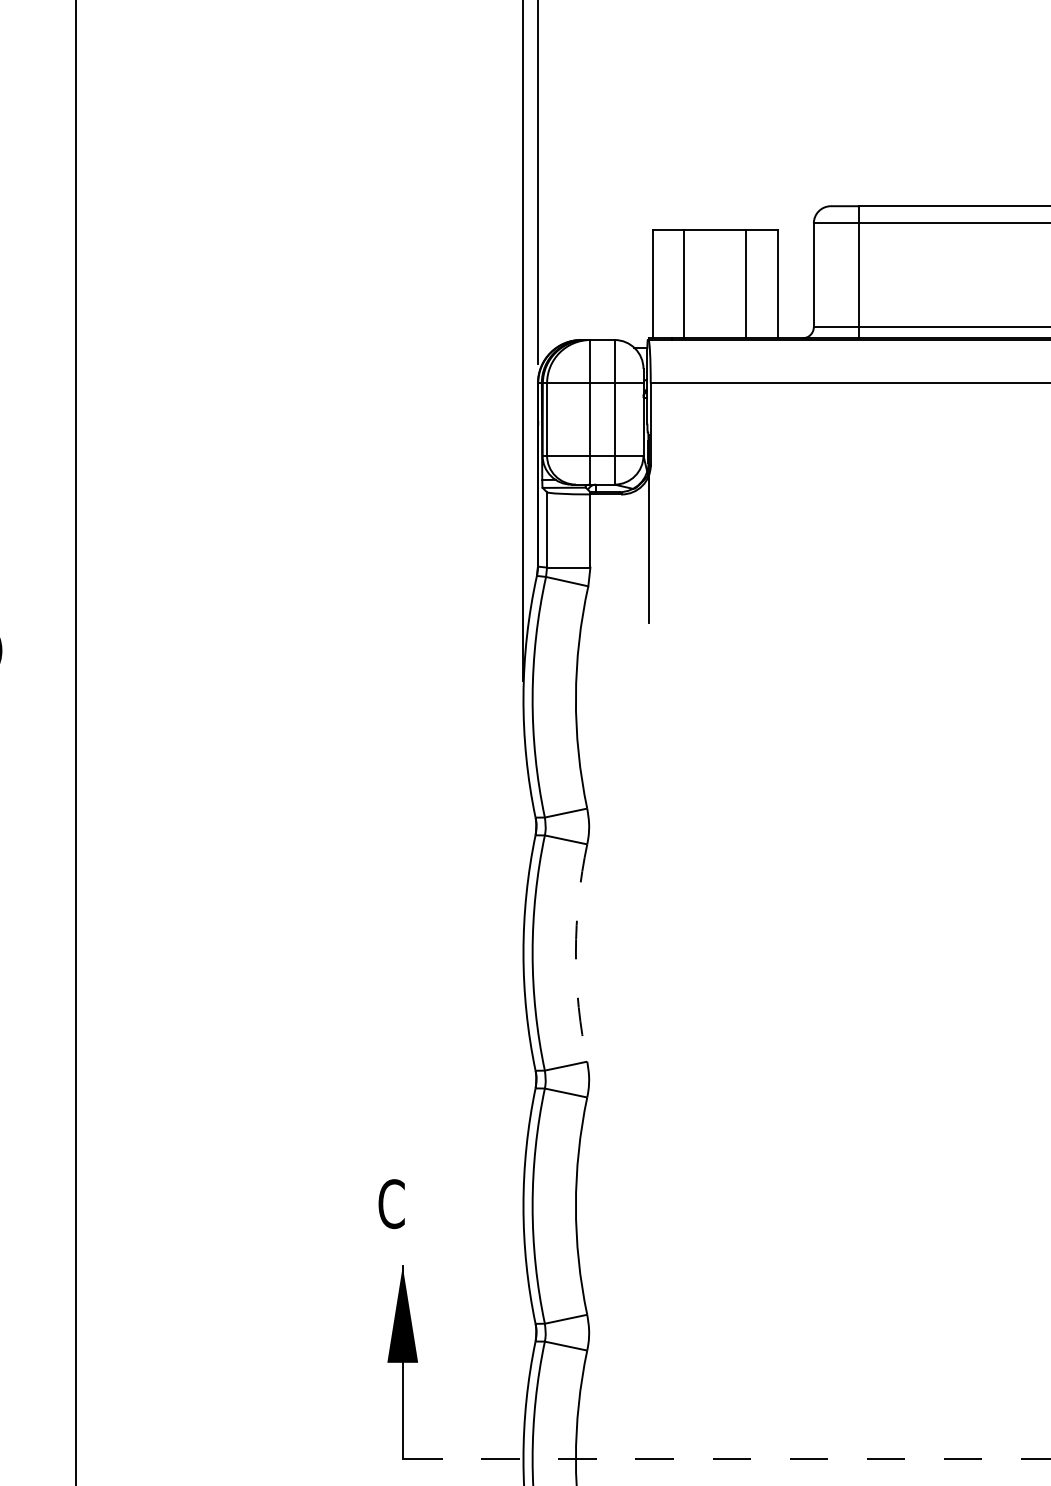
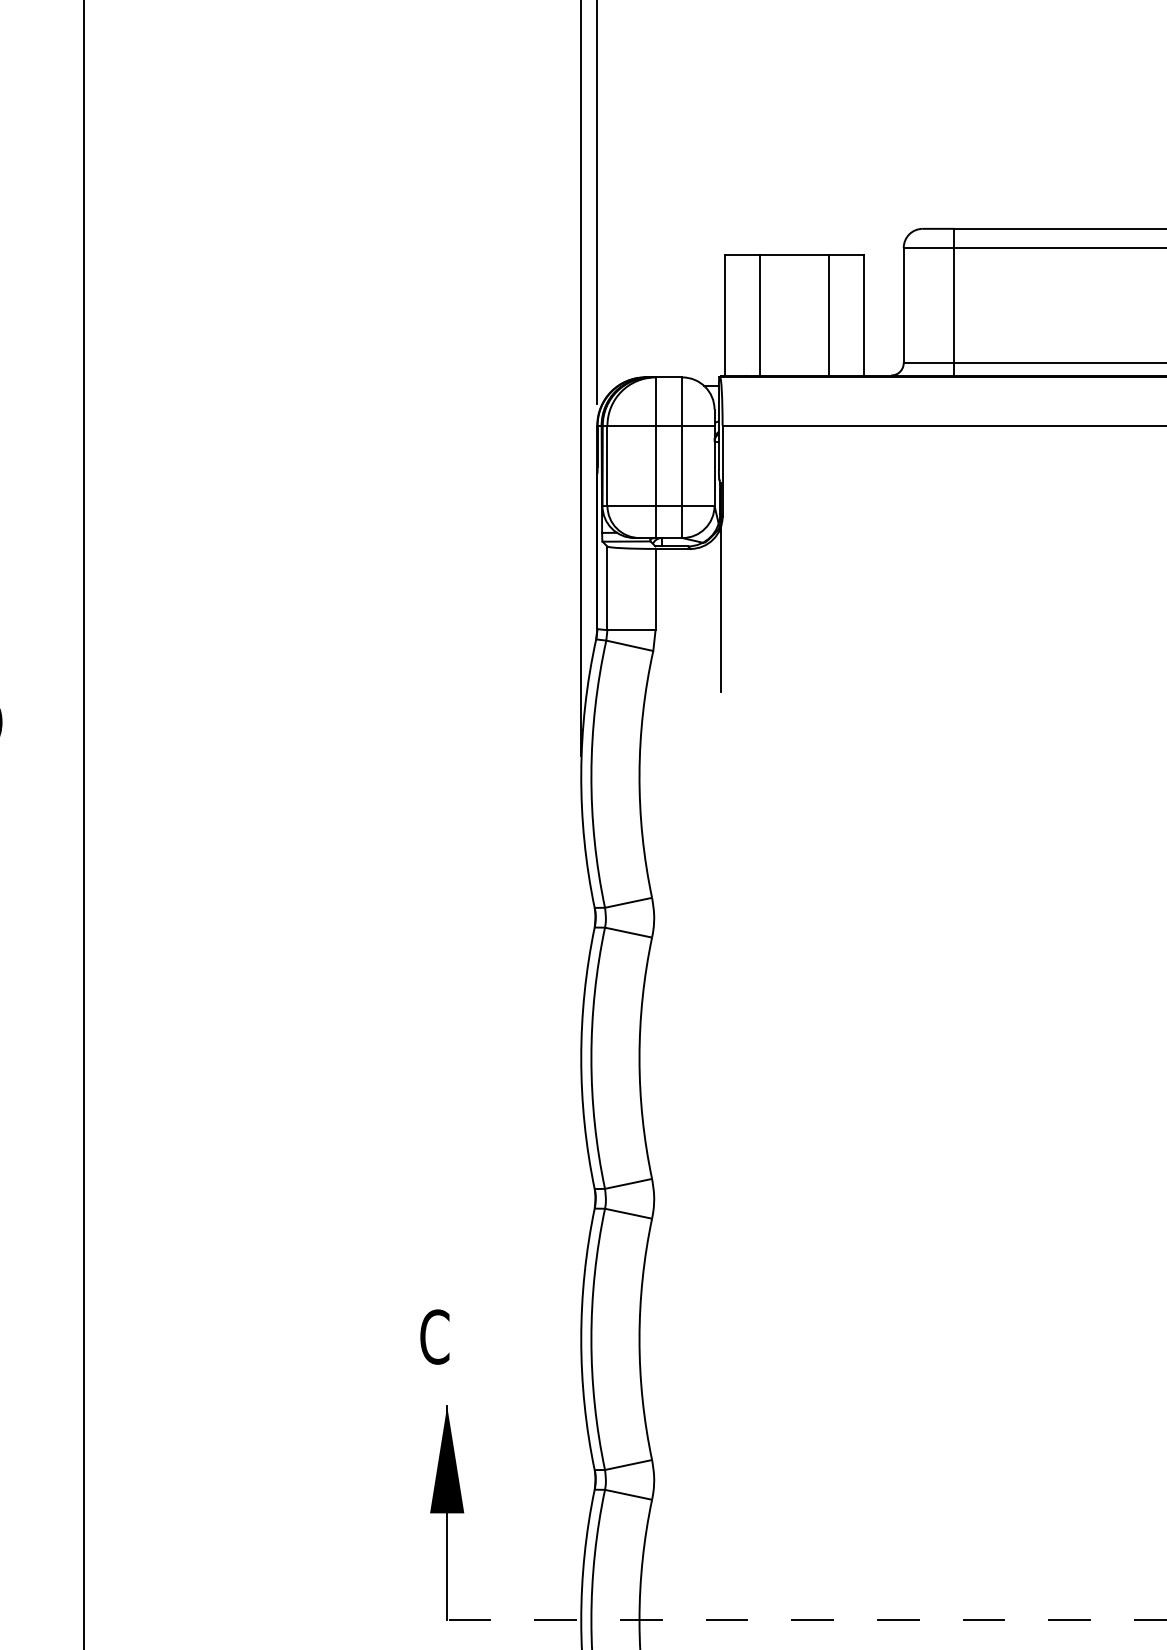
arc: (575, 953) -> (639, 1058), dashed -> solid

